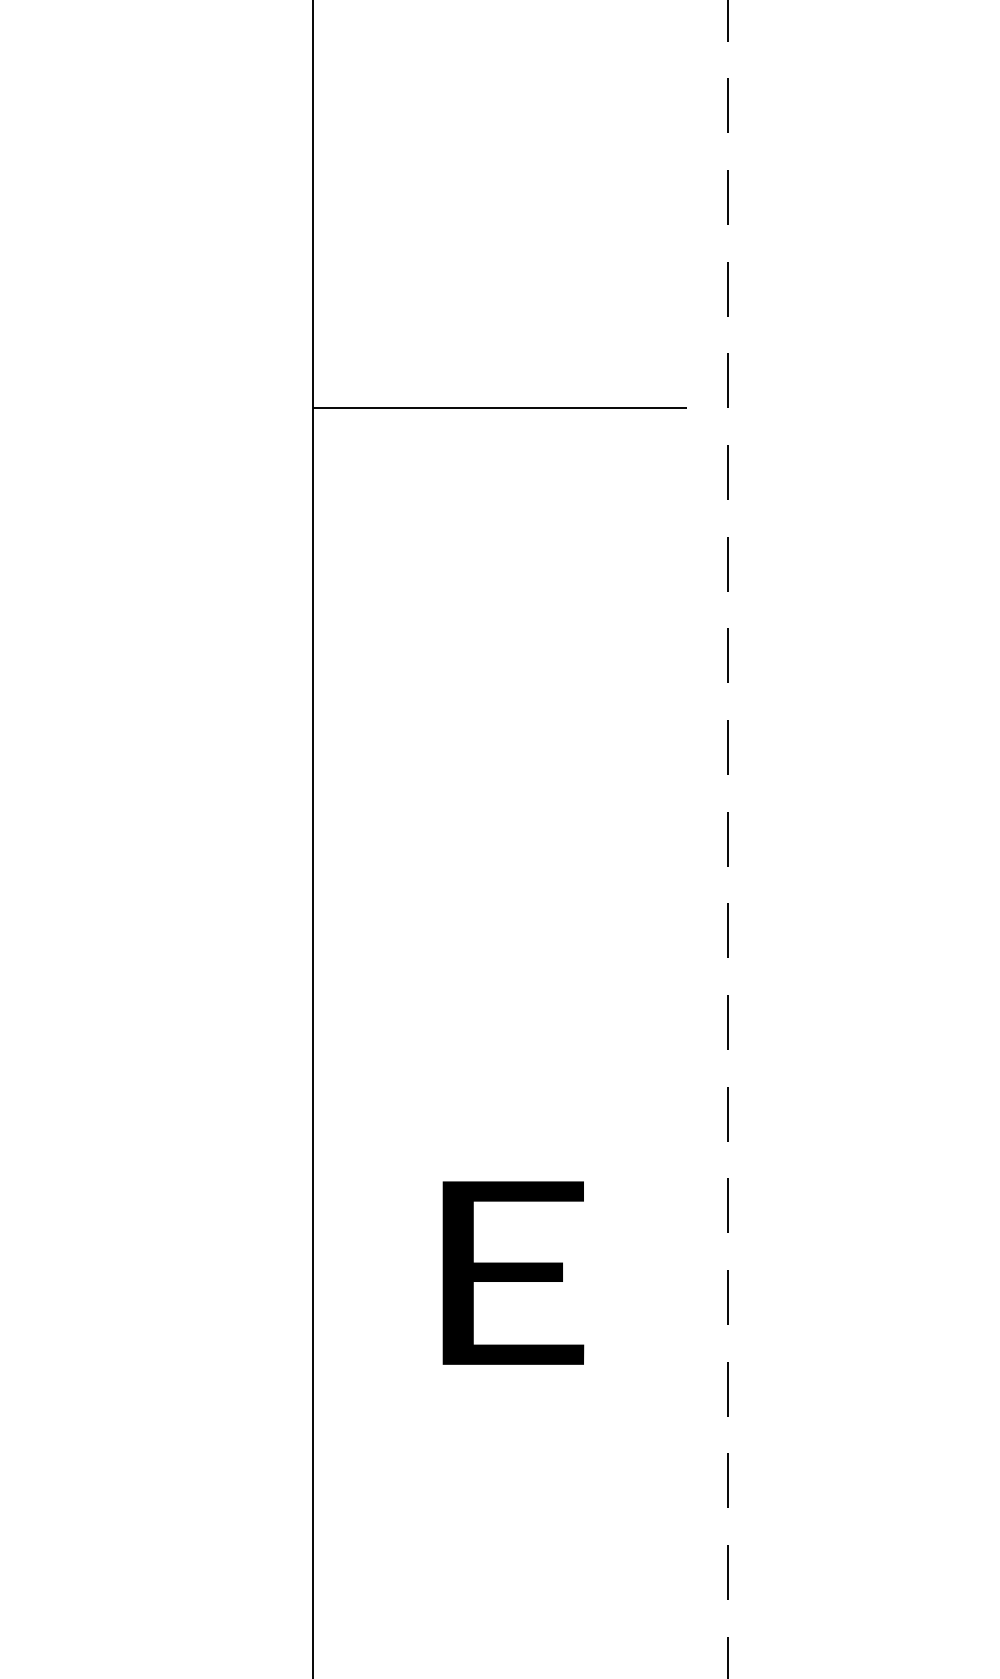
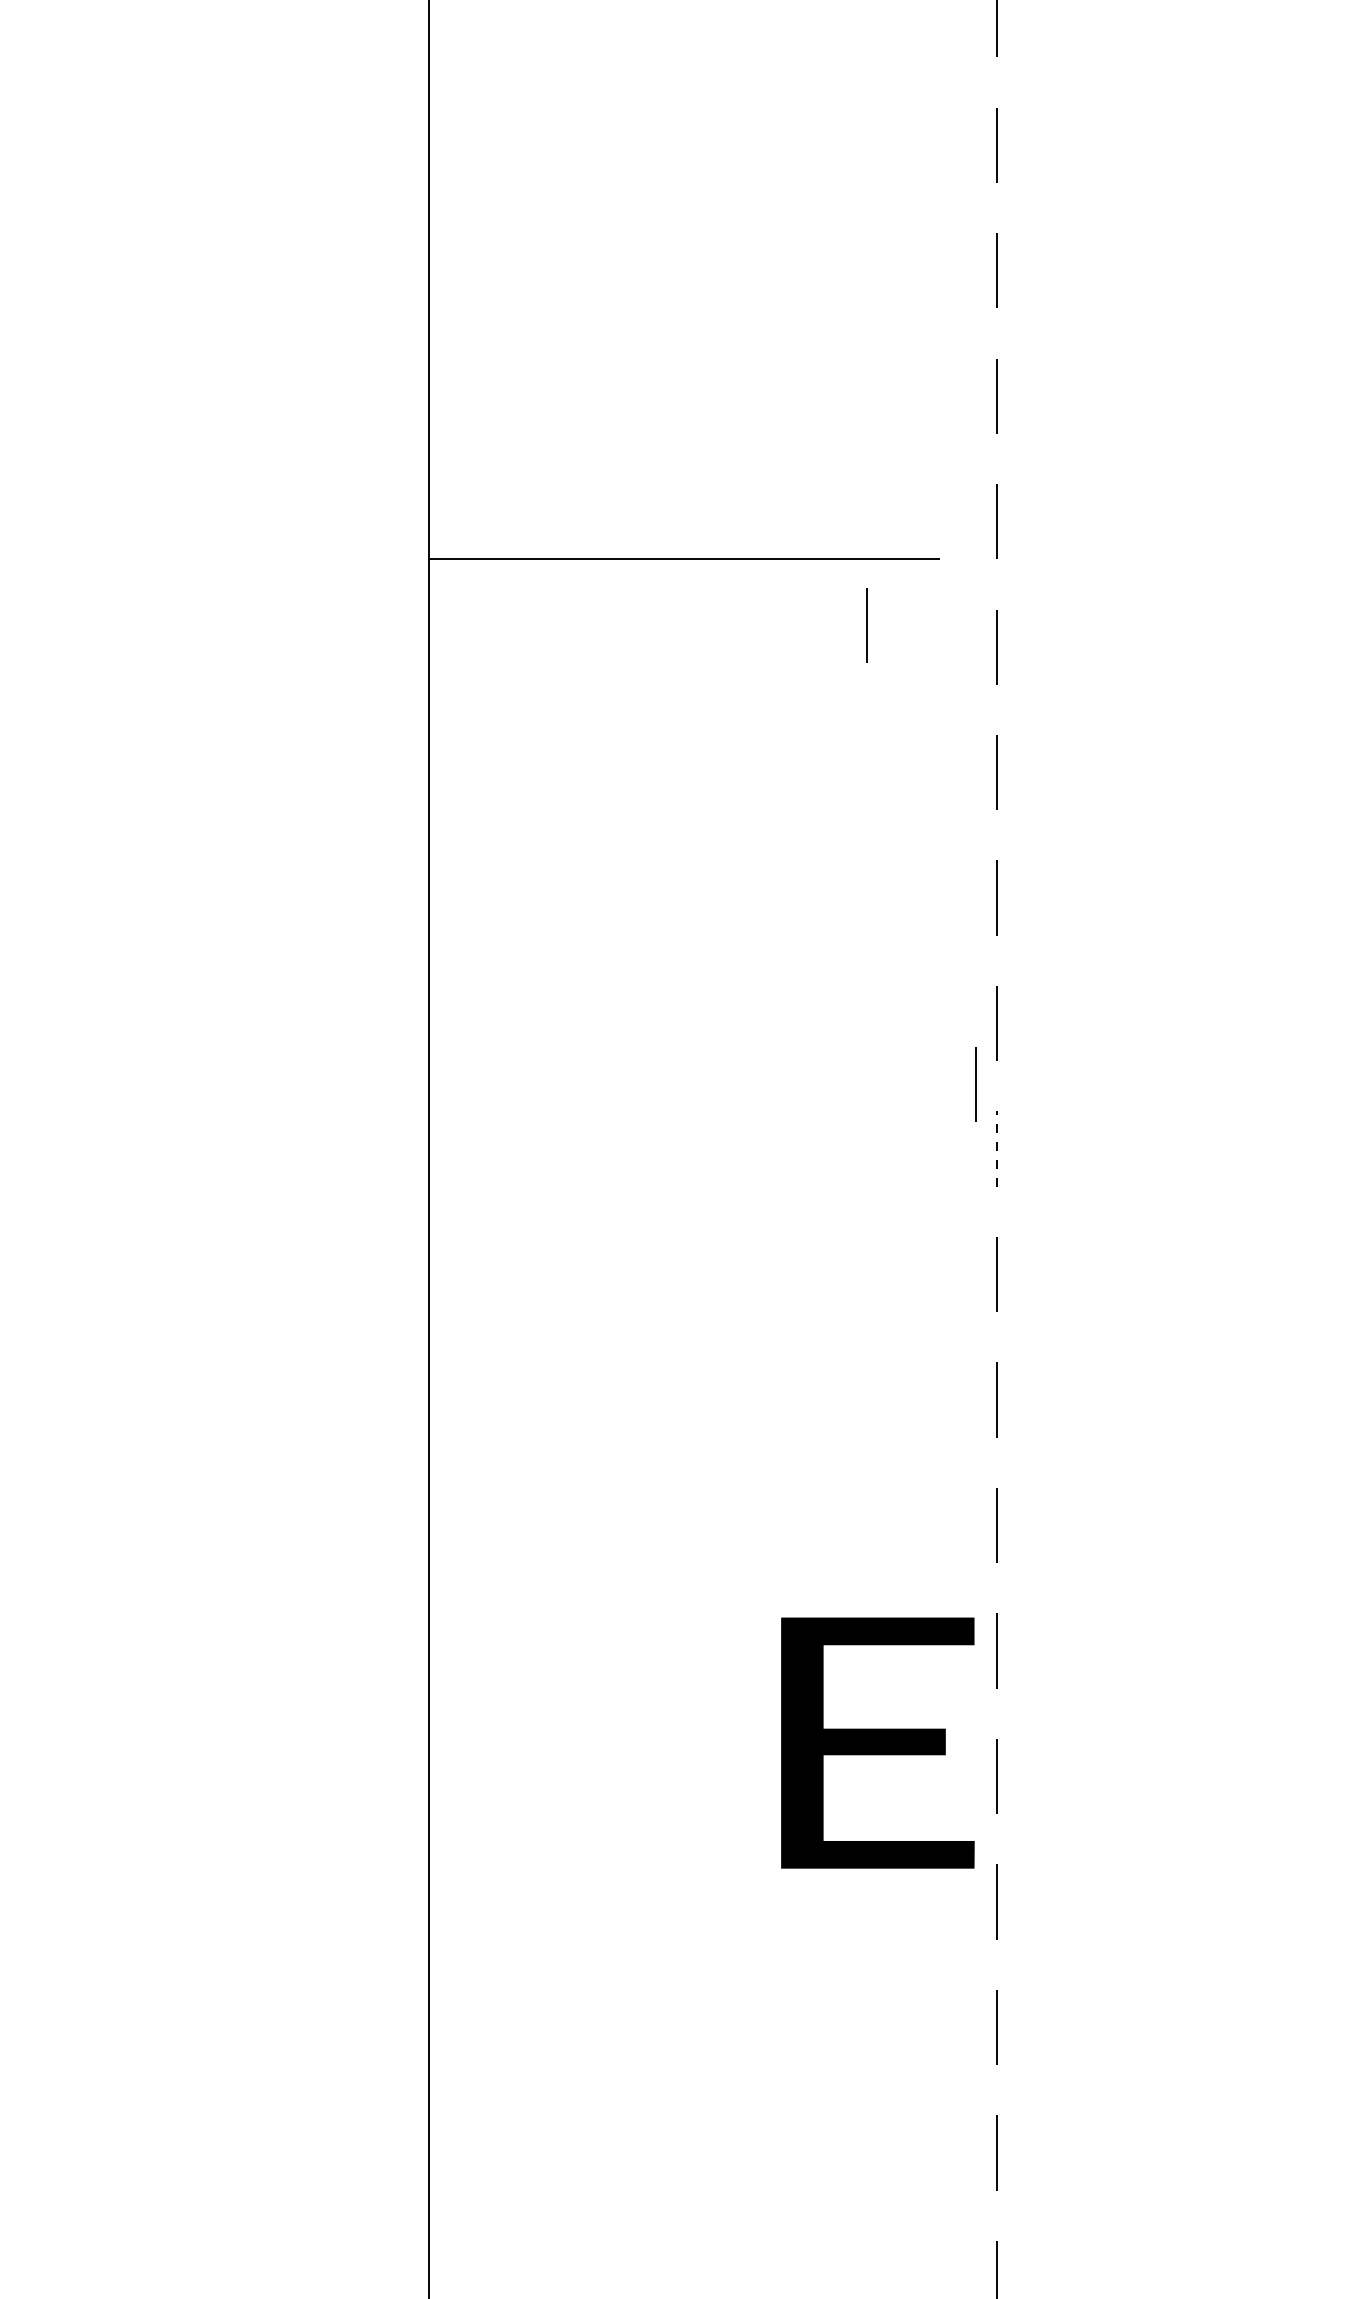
line: (632, 456) -> (866, 625), added
line: (712, 792) -> (975, 1084), added
line: (728, 839) -> (997, 1149), solid -> dashed
text: (513, 1272) -> (877, 1742), moved

